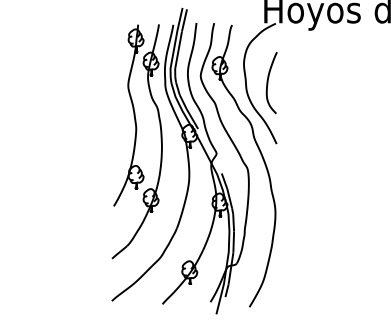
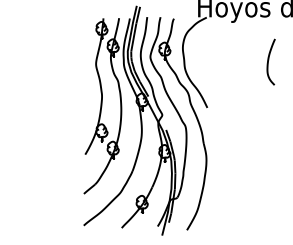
curve: (268, 83) -> (268, 62), moved

